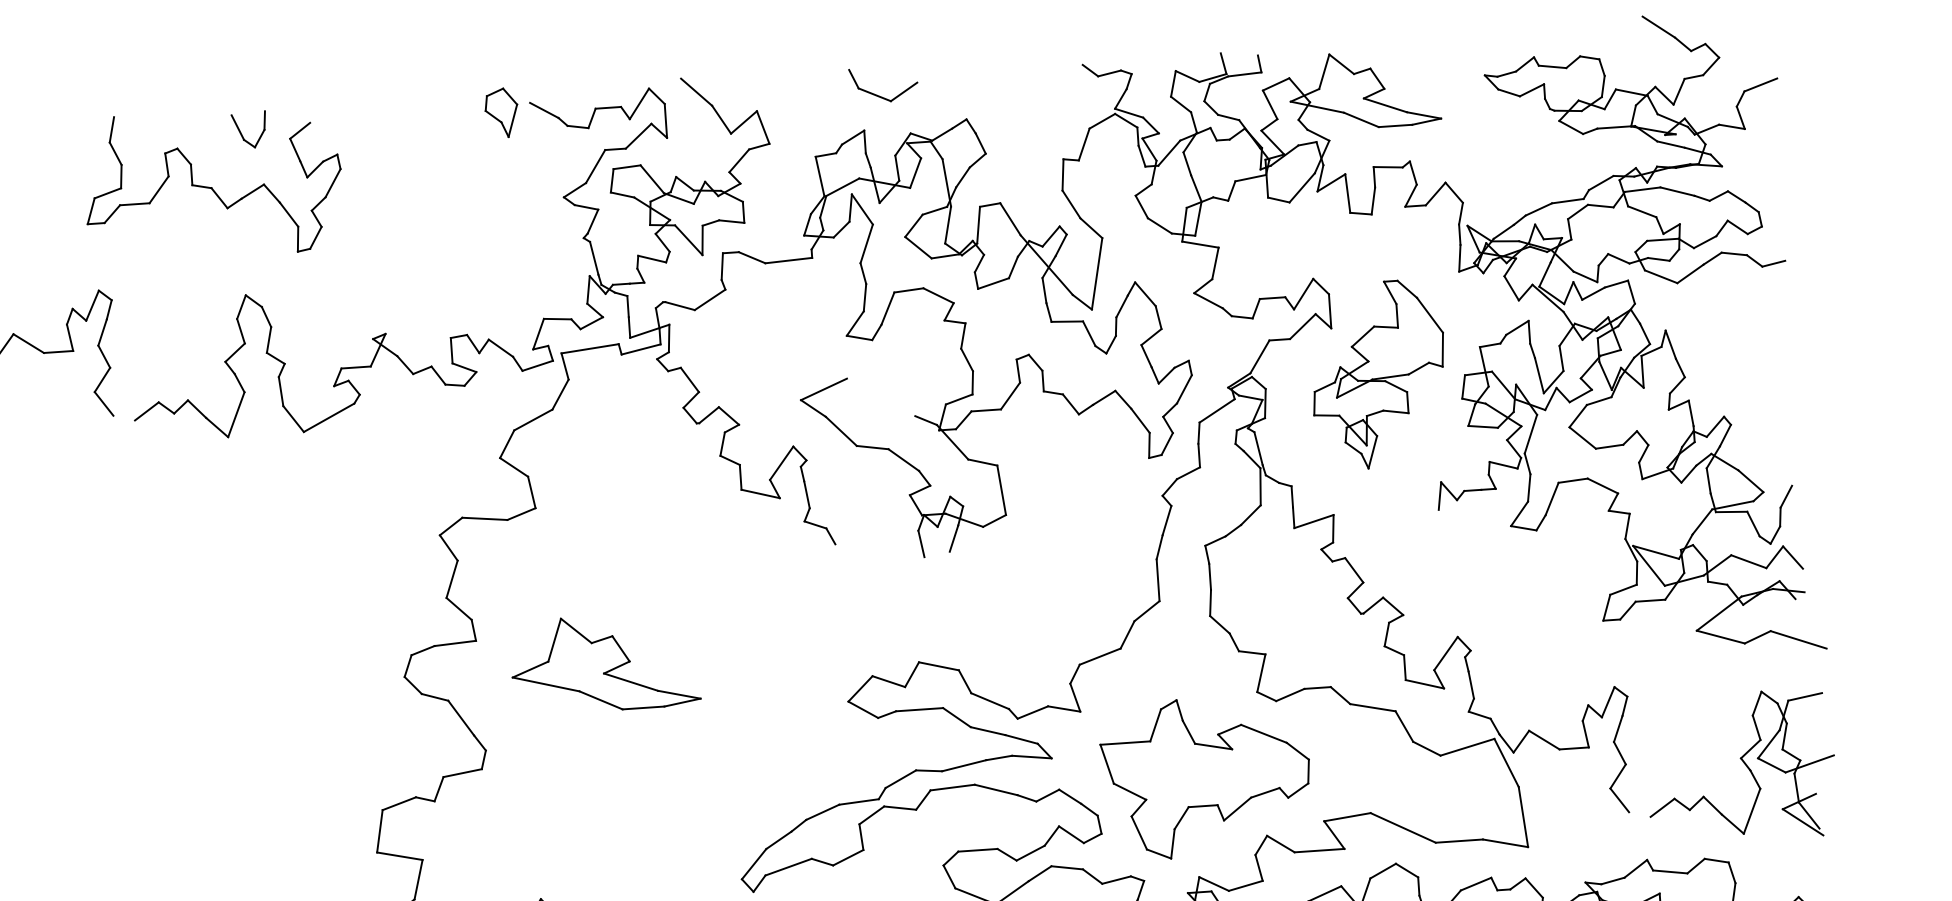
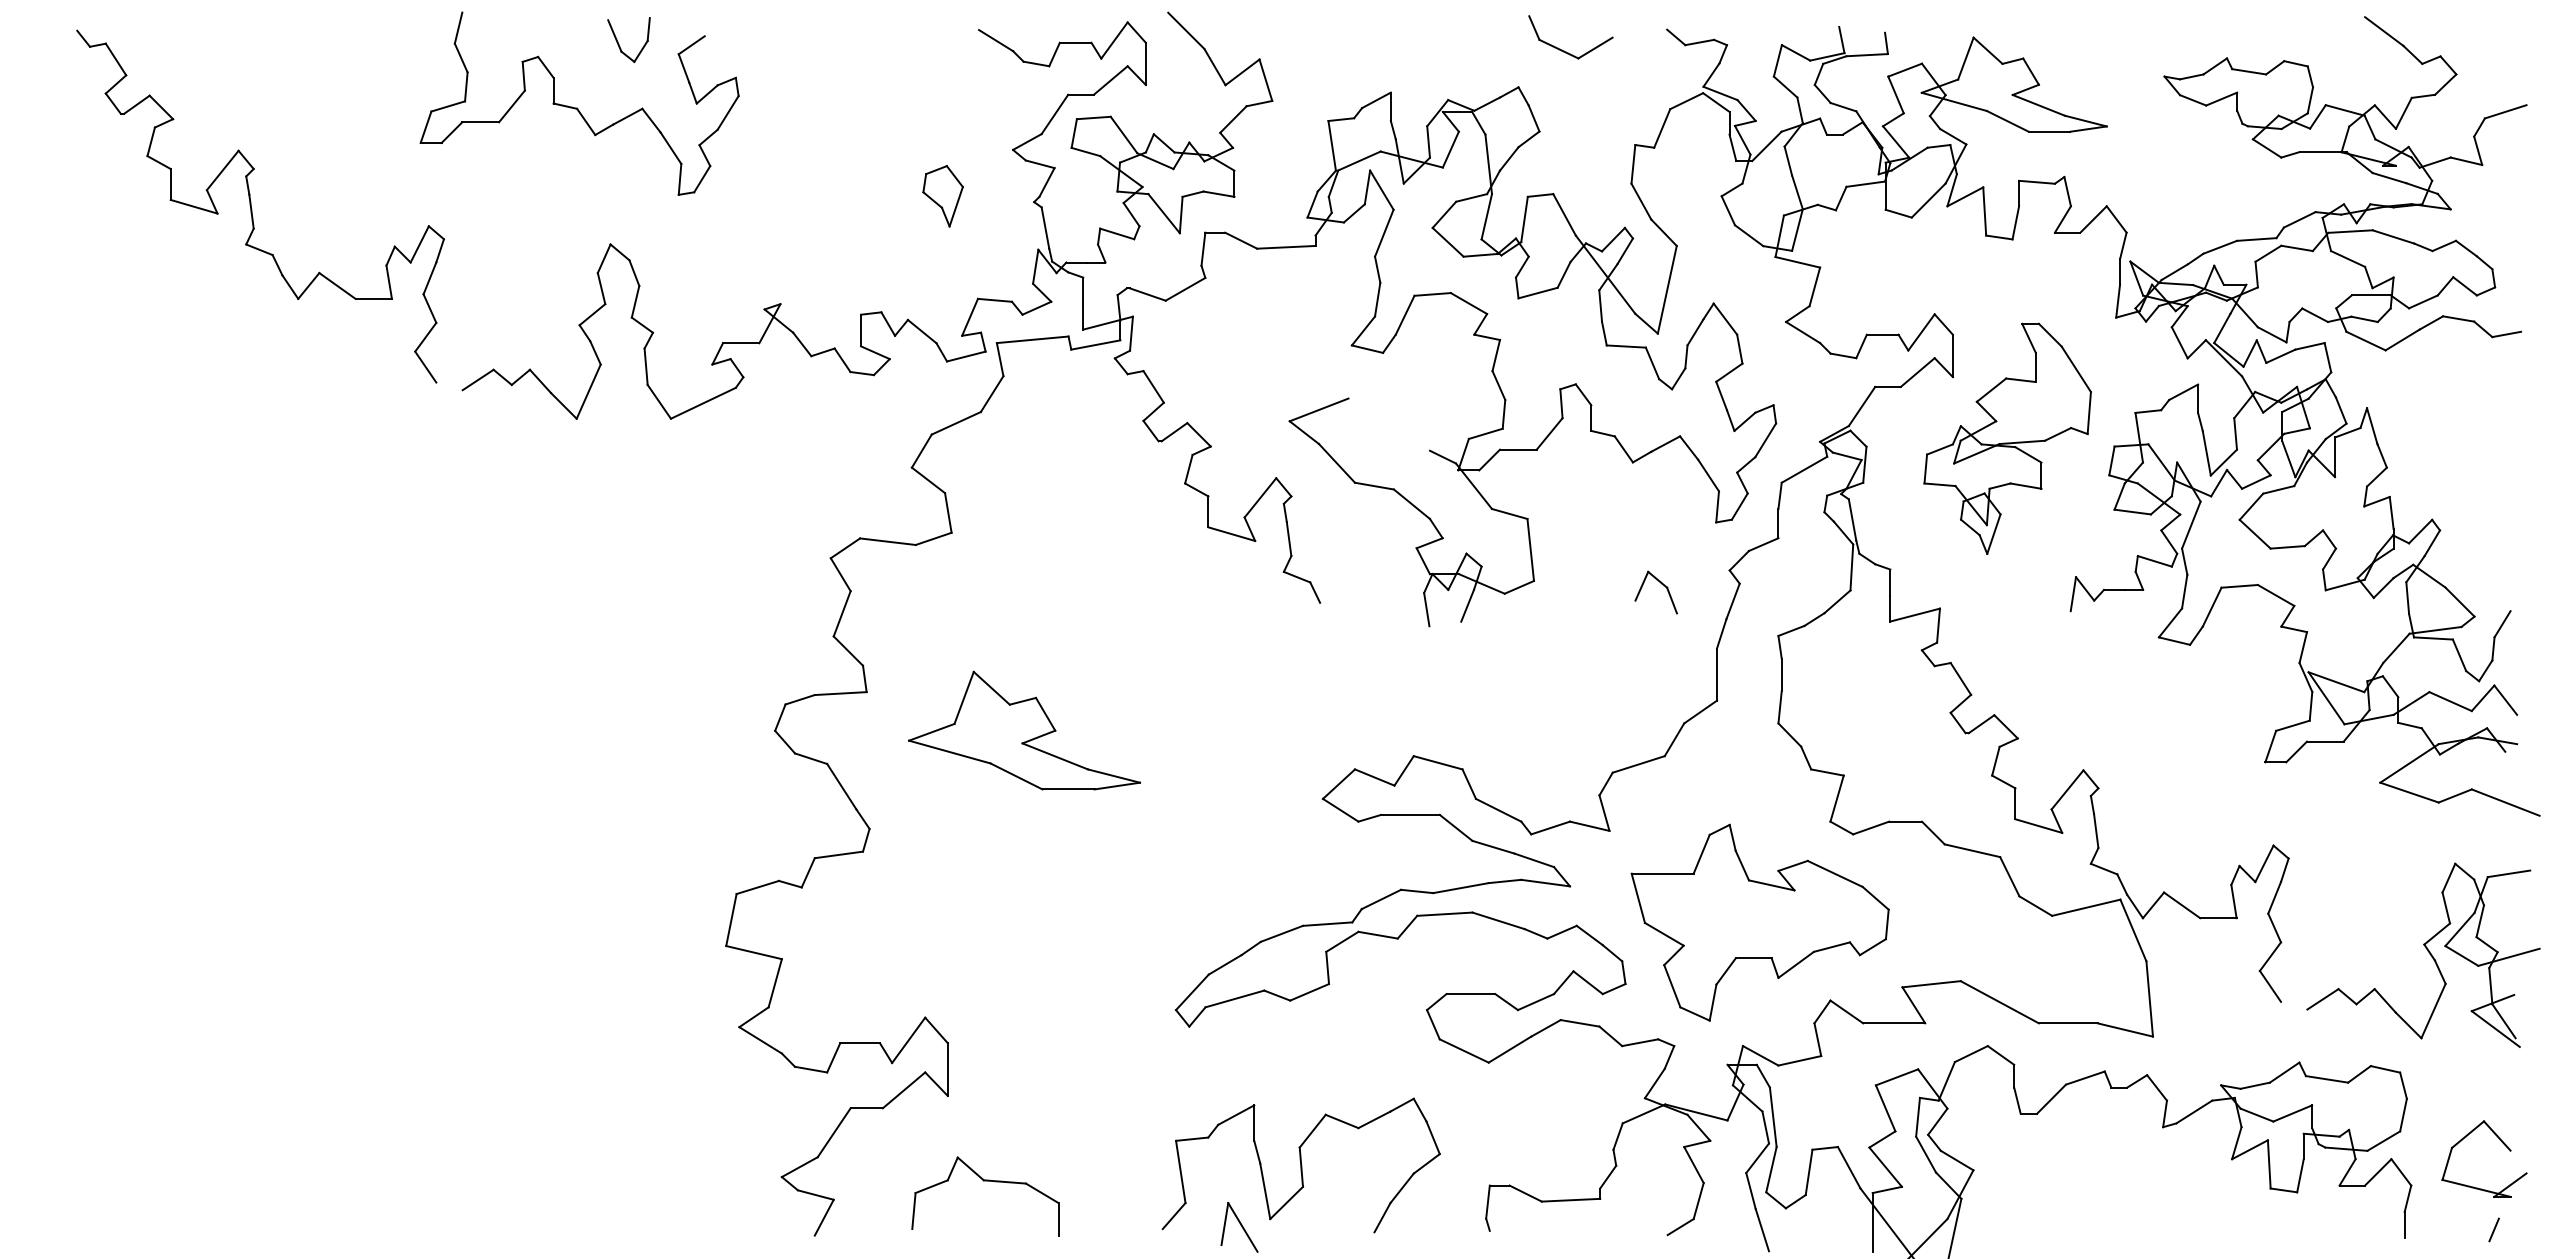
part: (879, 95) -> (1564, 50), moved
part: (501, 113) -> (942, 196), moved
part: (1109, 511) -> (1662, 585), added

